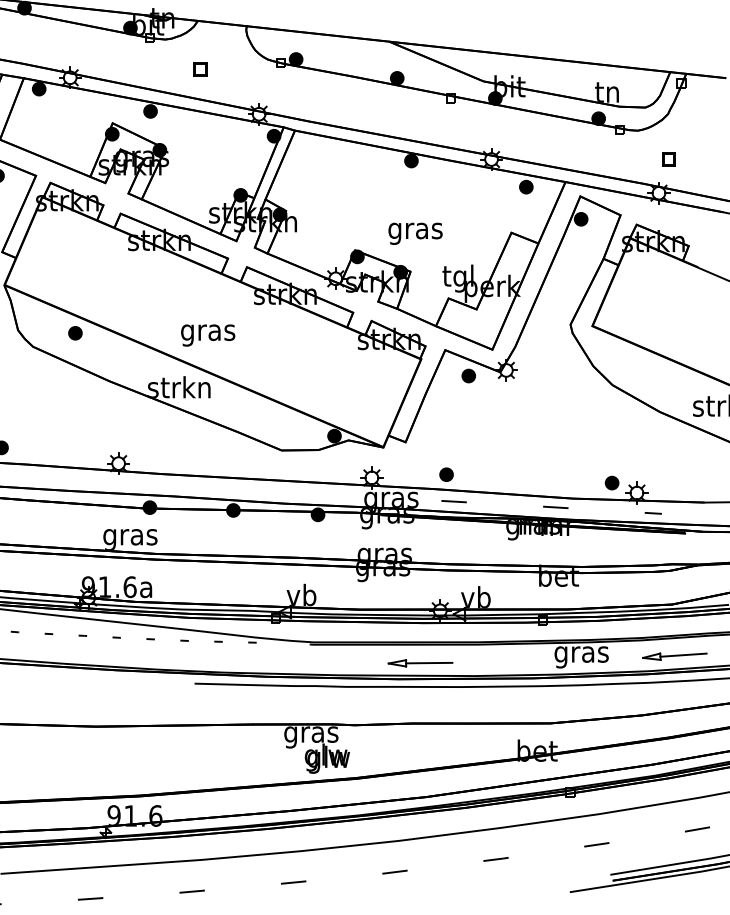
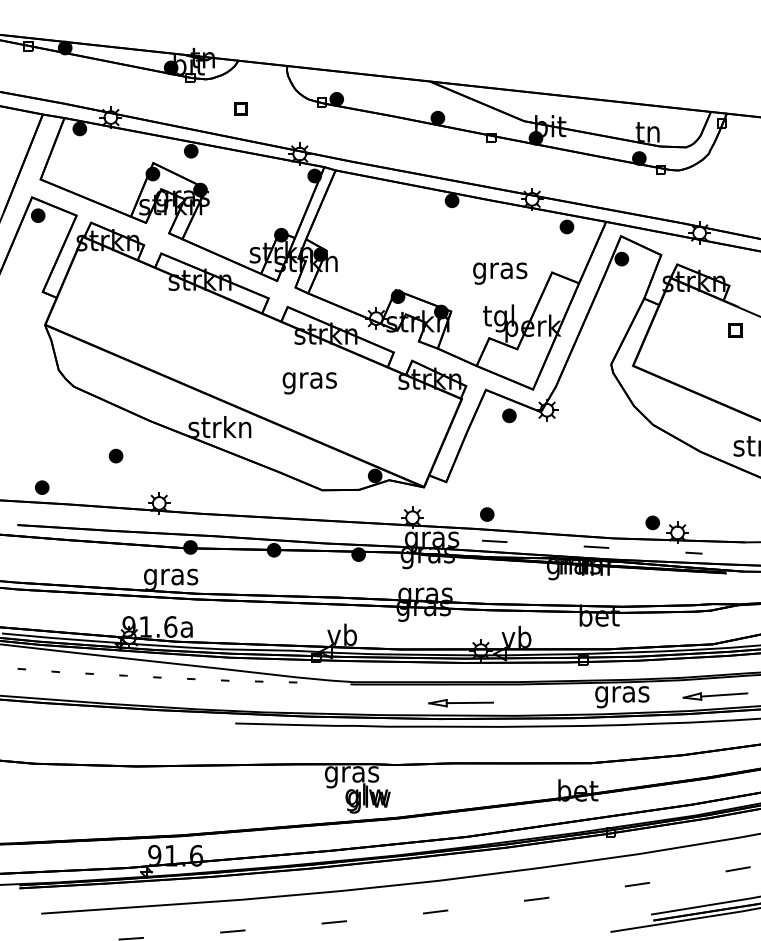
part: (668, 159) -> (735, 330), moved
text: (415, 233) -> (500, 273), moved
part: (74, 332) -> (115, 455), moved
text: (207, 335) -> (309, 383), moved

